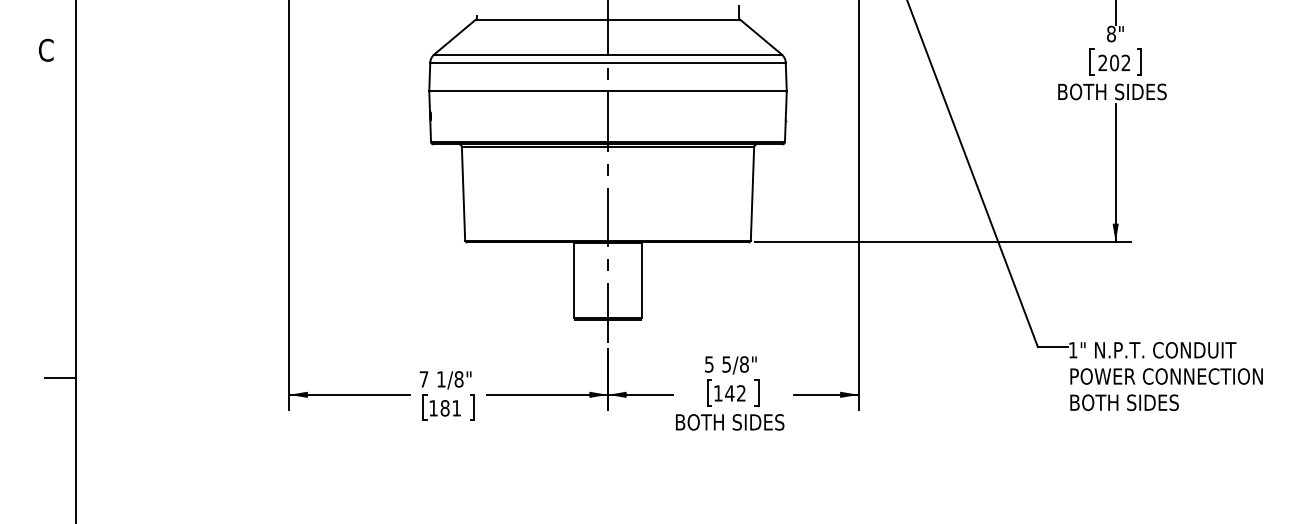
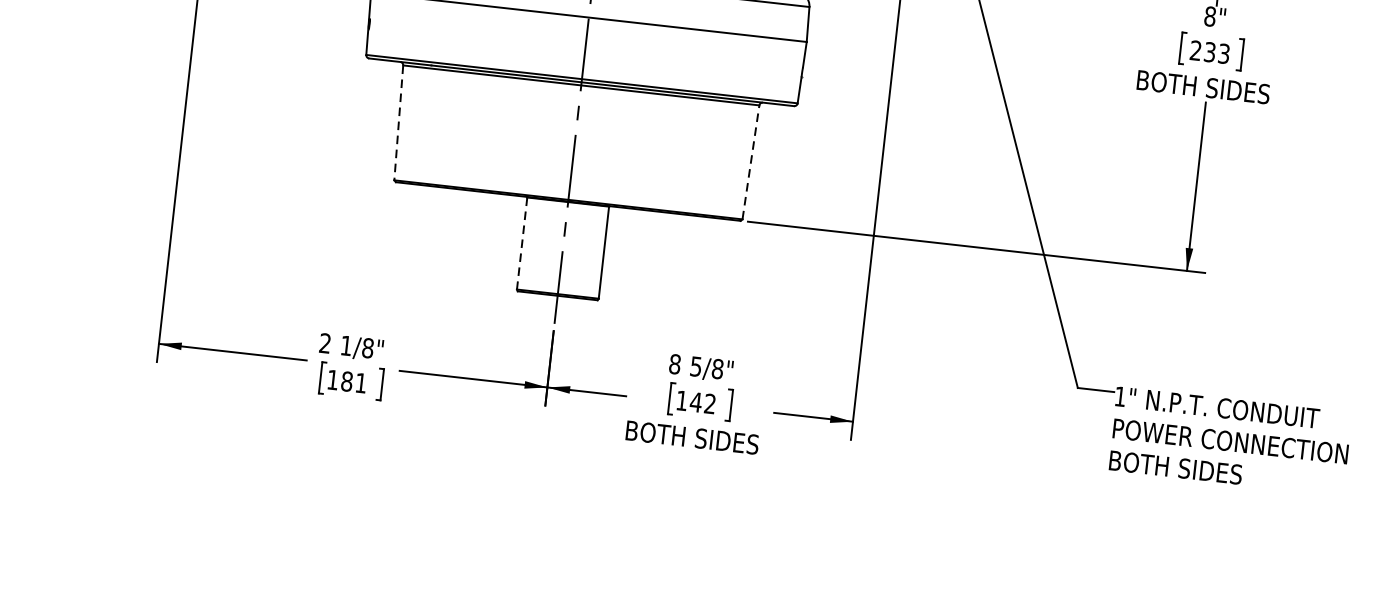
text: (1120, 62) -> (1217, 52), 202 -> 233
line: (463, 193) -> (398, 122), solid -> dashed
line: (752, 193) -> (751, 161), solid -> dashed
line: (574, 280) -> (522, 243), solid -> dashed
text: (708, 364) -> (674, 364), 5 -> 8
text: (423, 379) -> (324, 343), 7 -> 2

